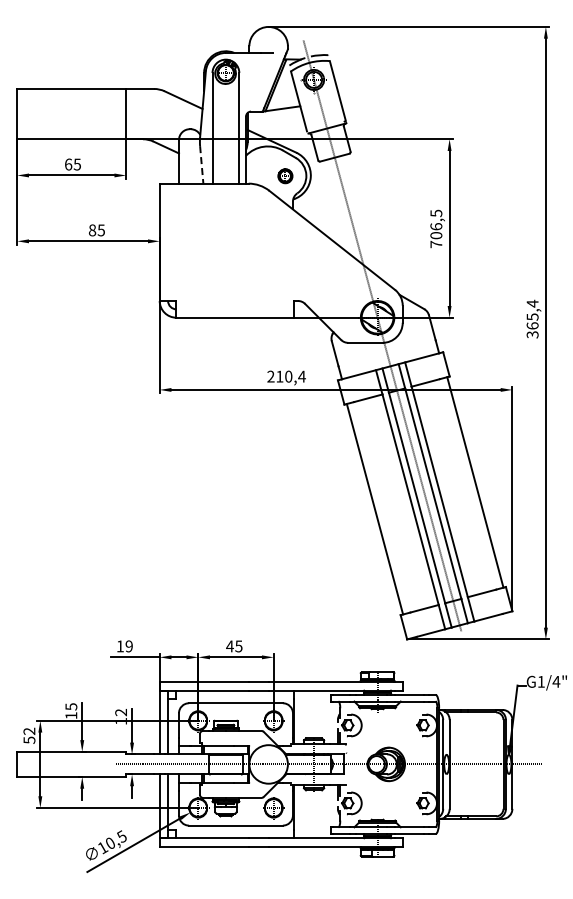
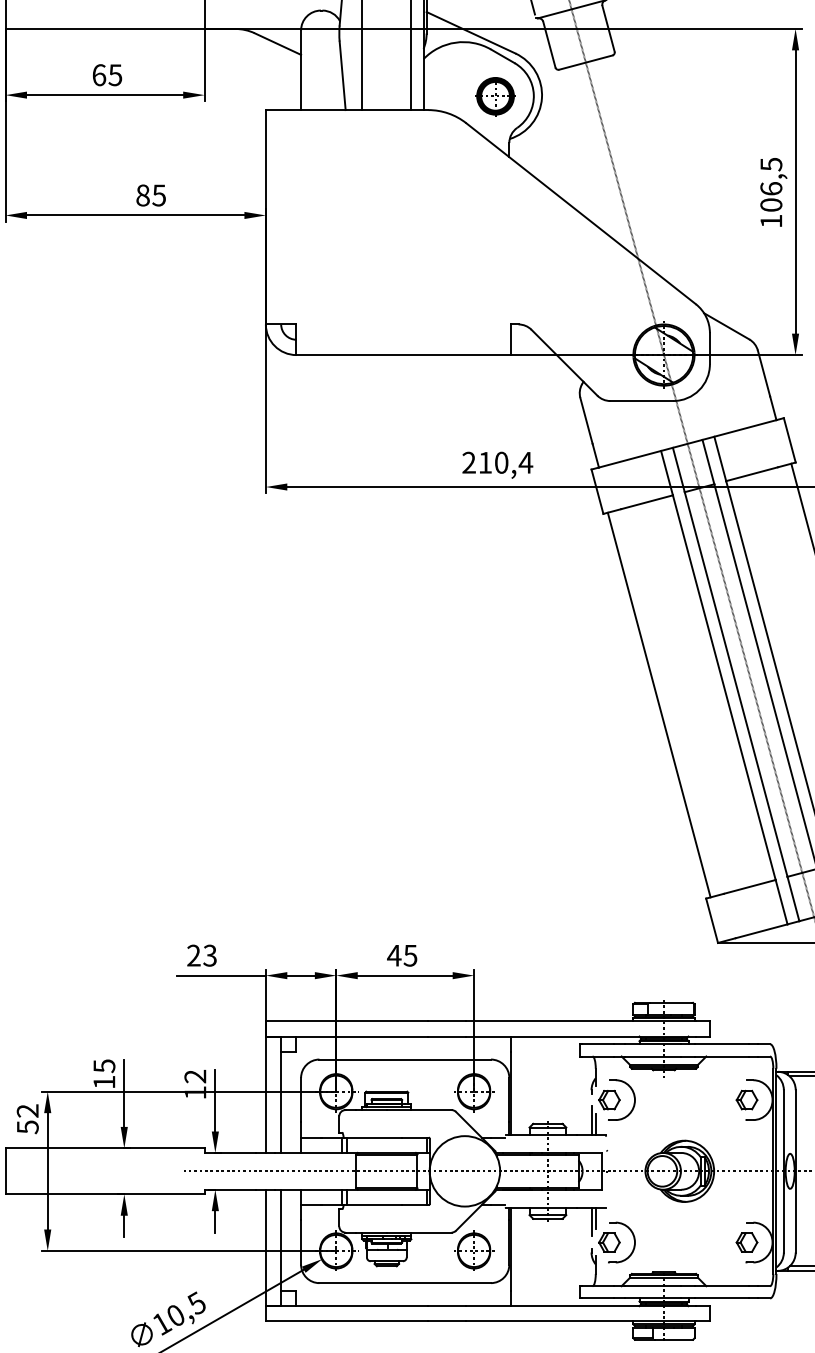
line: (201, 164) -> (342, 75), dashed -> solid
part: (285, 176) -> (495, 97), size x1.43
text: (436, 244) -> (771, 221), 706,5 -> 106,5
text: (124, 646) -> (201, 955), 19 -> 23

